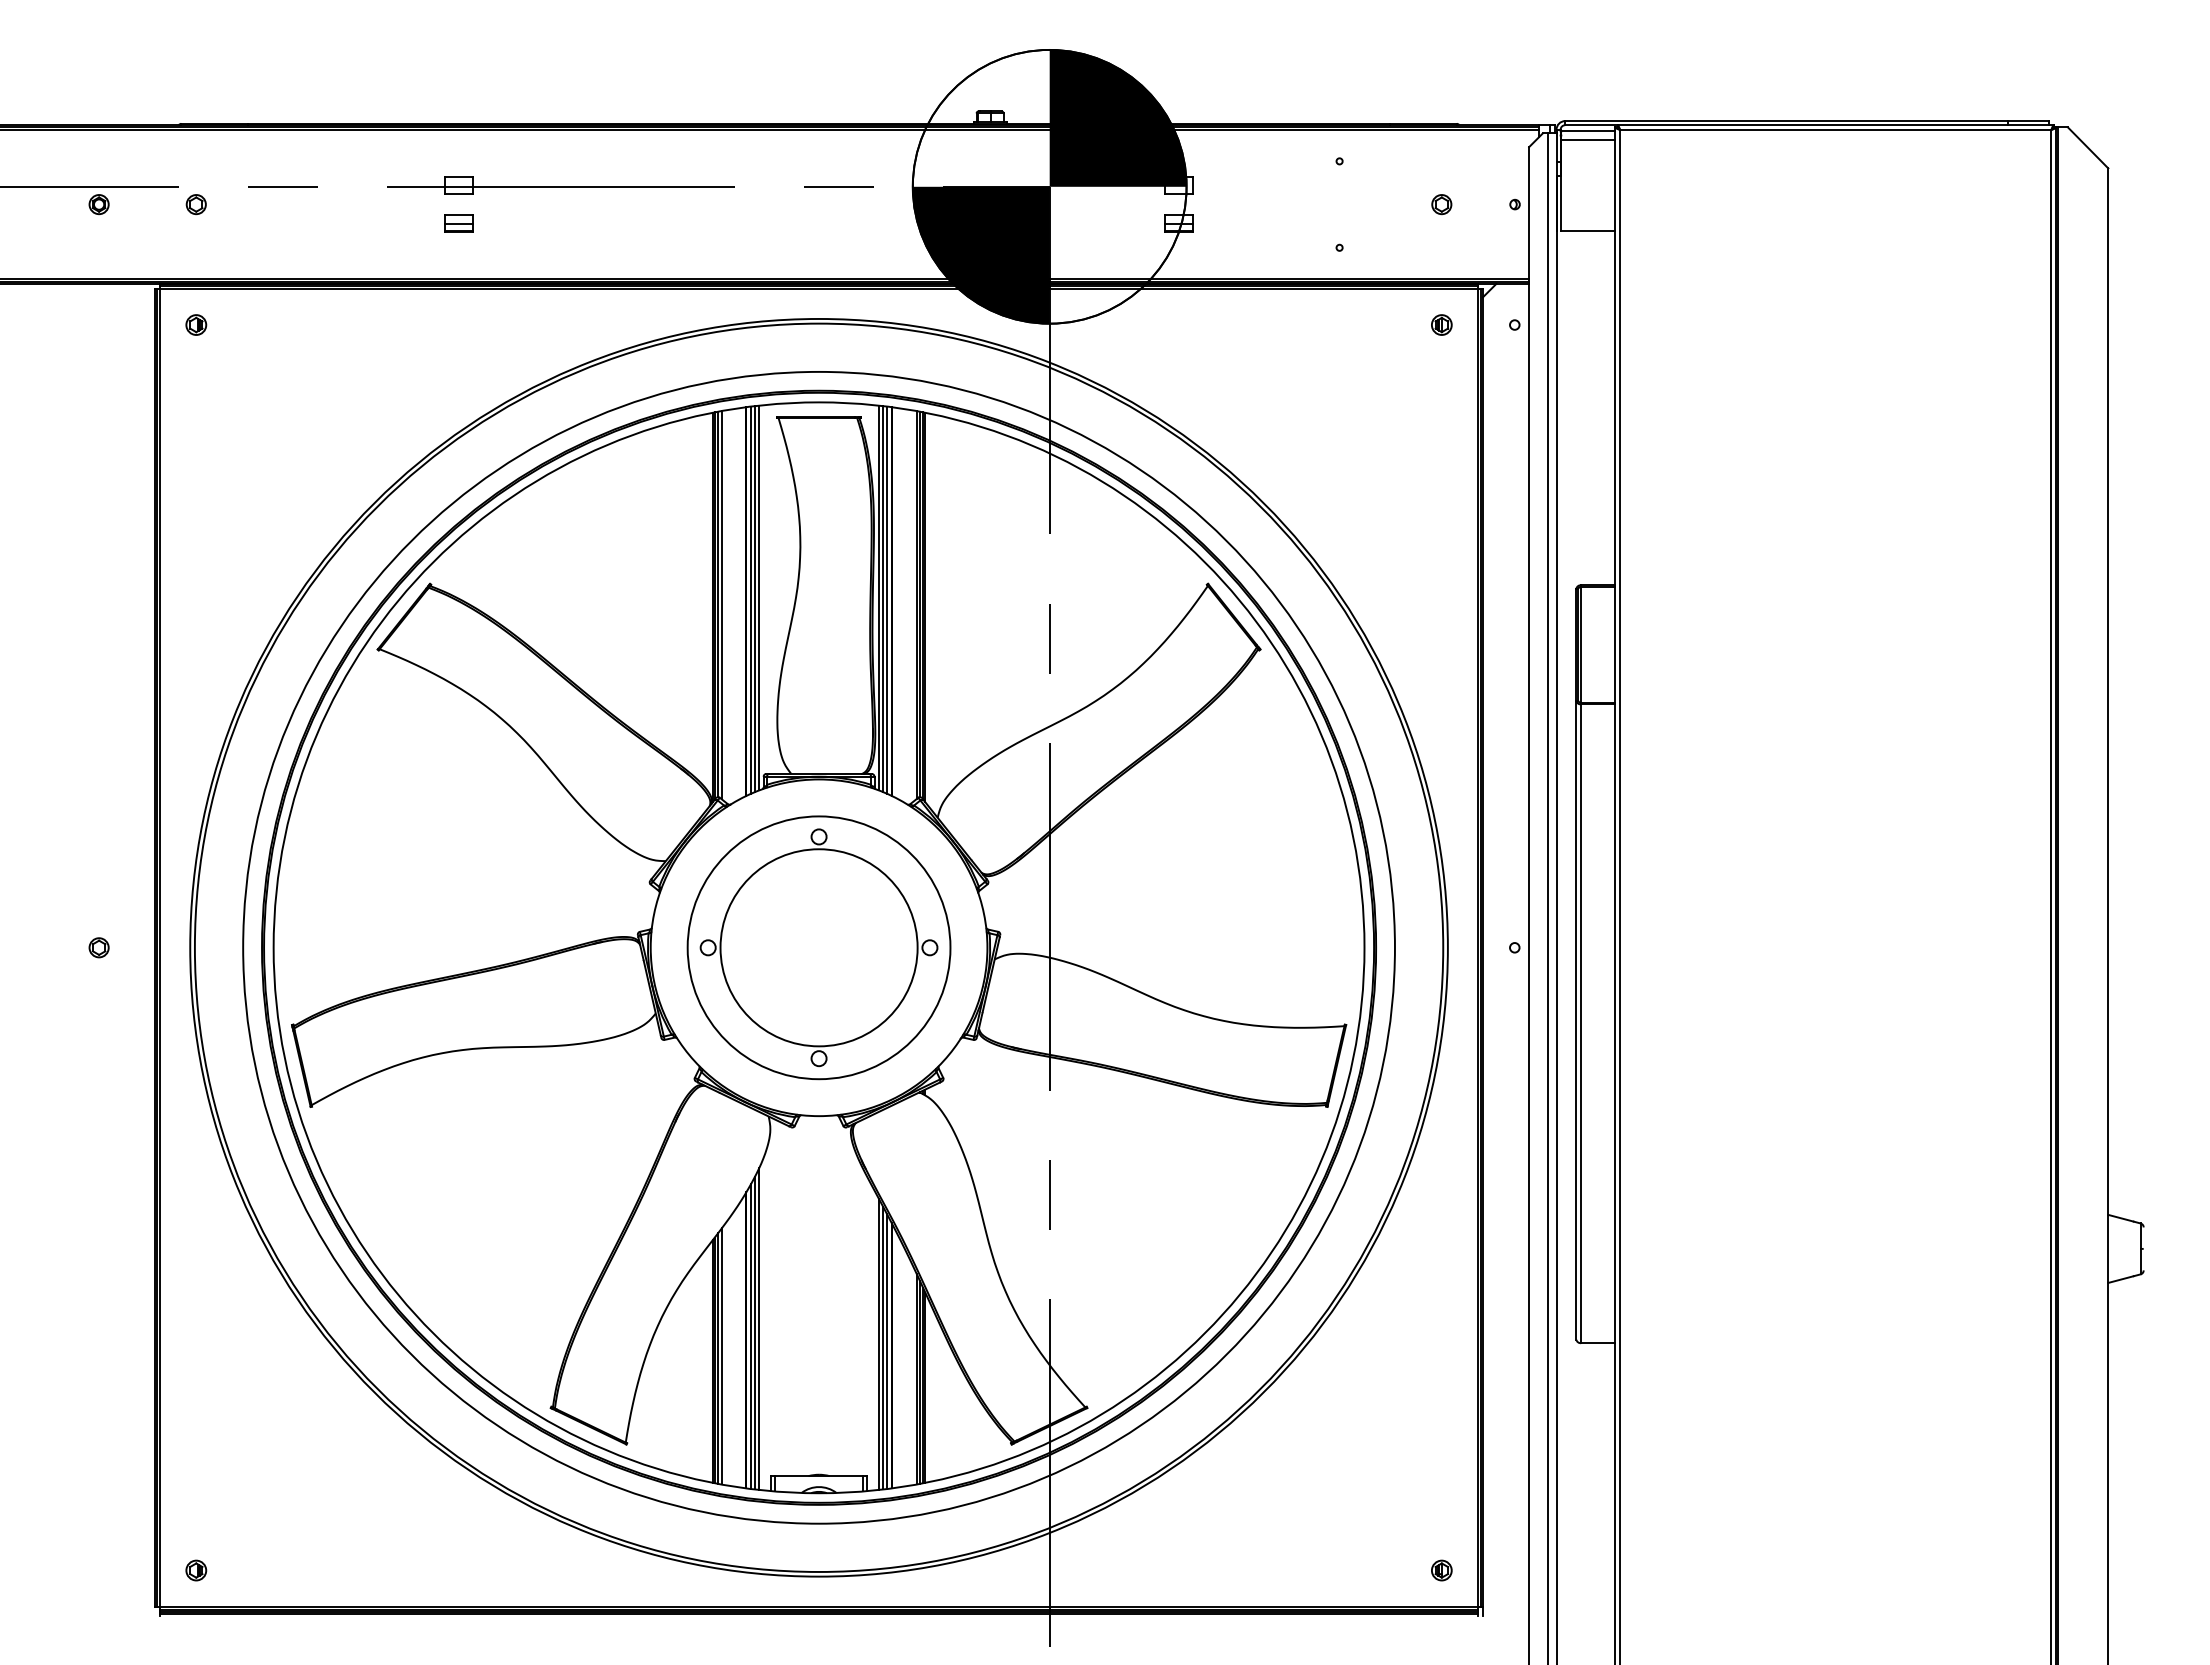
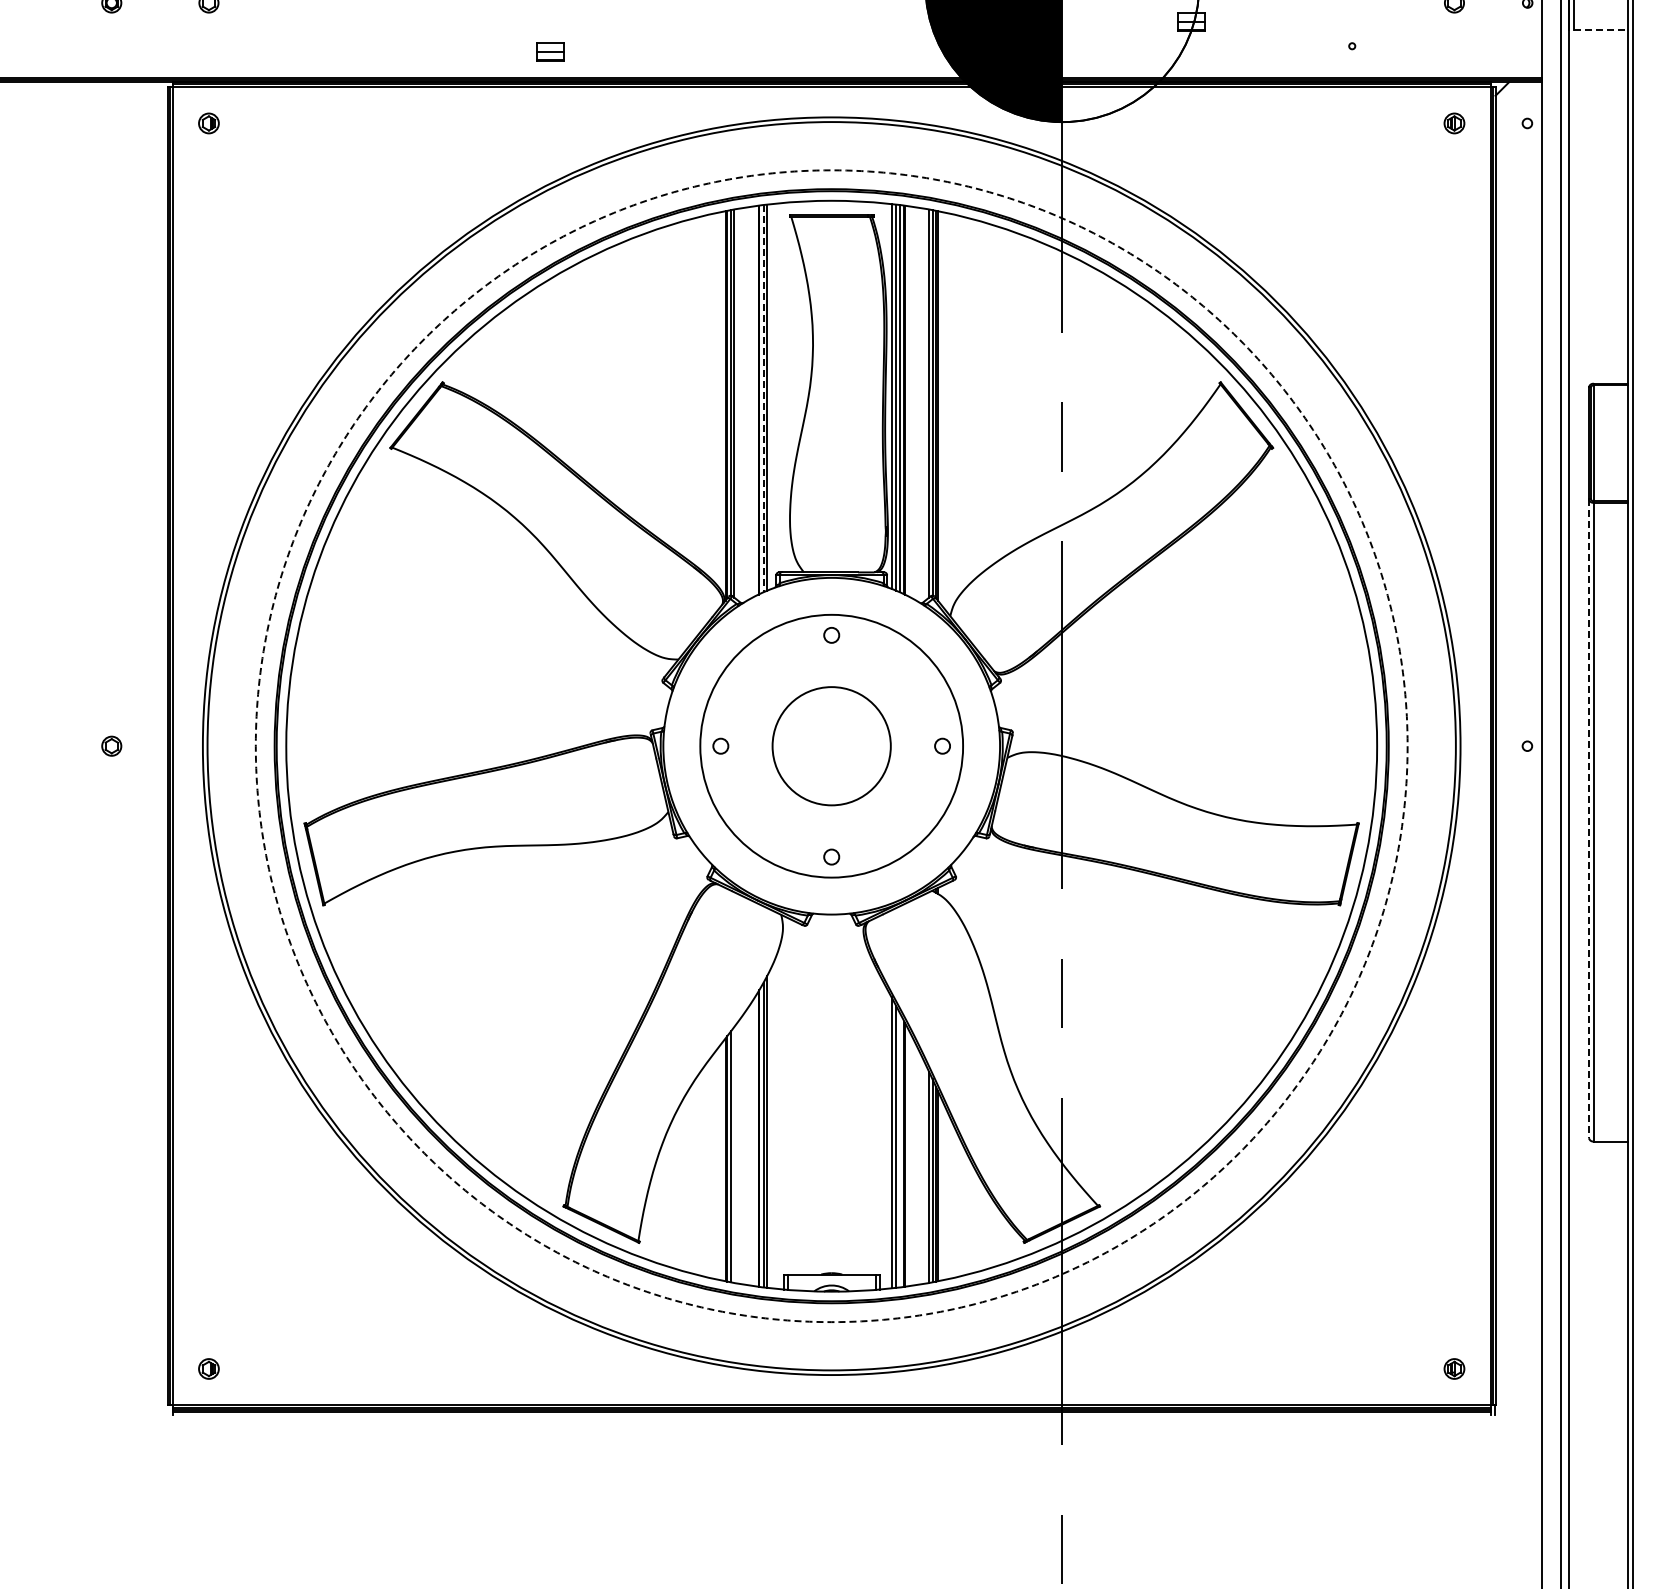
part: (458, 223) -> (550, 51), moved
line: (1588, 231) -> (1601, 29), solid -> dashed
line: (759, 597) -> (772, 395), removed
line: (750, 600) -> (763, 398), solid -> dashed
circle: (818, 947) -> (831, 745), size x0.6
circle: (818, 947) -> (831, 745), solid -> dashed
line: (1576, 1020) -> (1589, 818), solid -> dashed
line: (759, 1328) -> (772, 1126), removed
line: (887, 1351) -> (900, 1149), removed
line: (721, 1356) -> (734, 1154), removed

